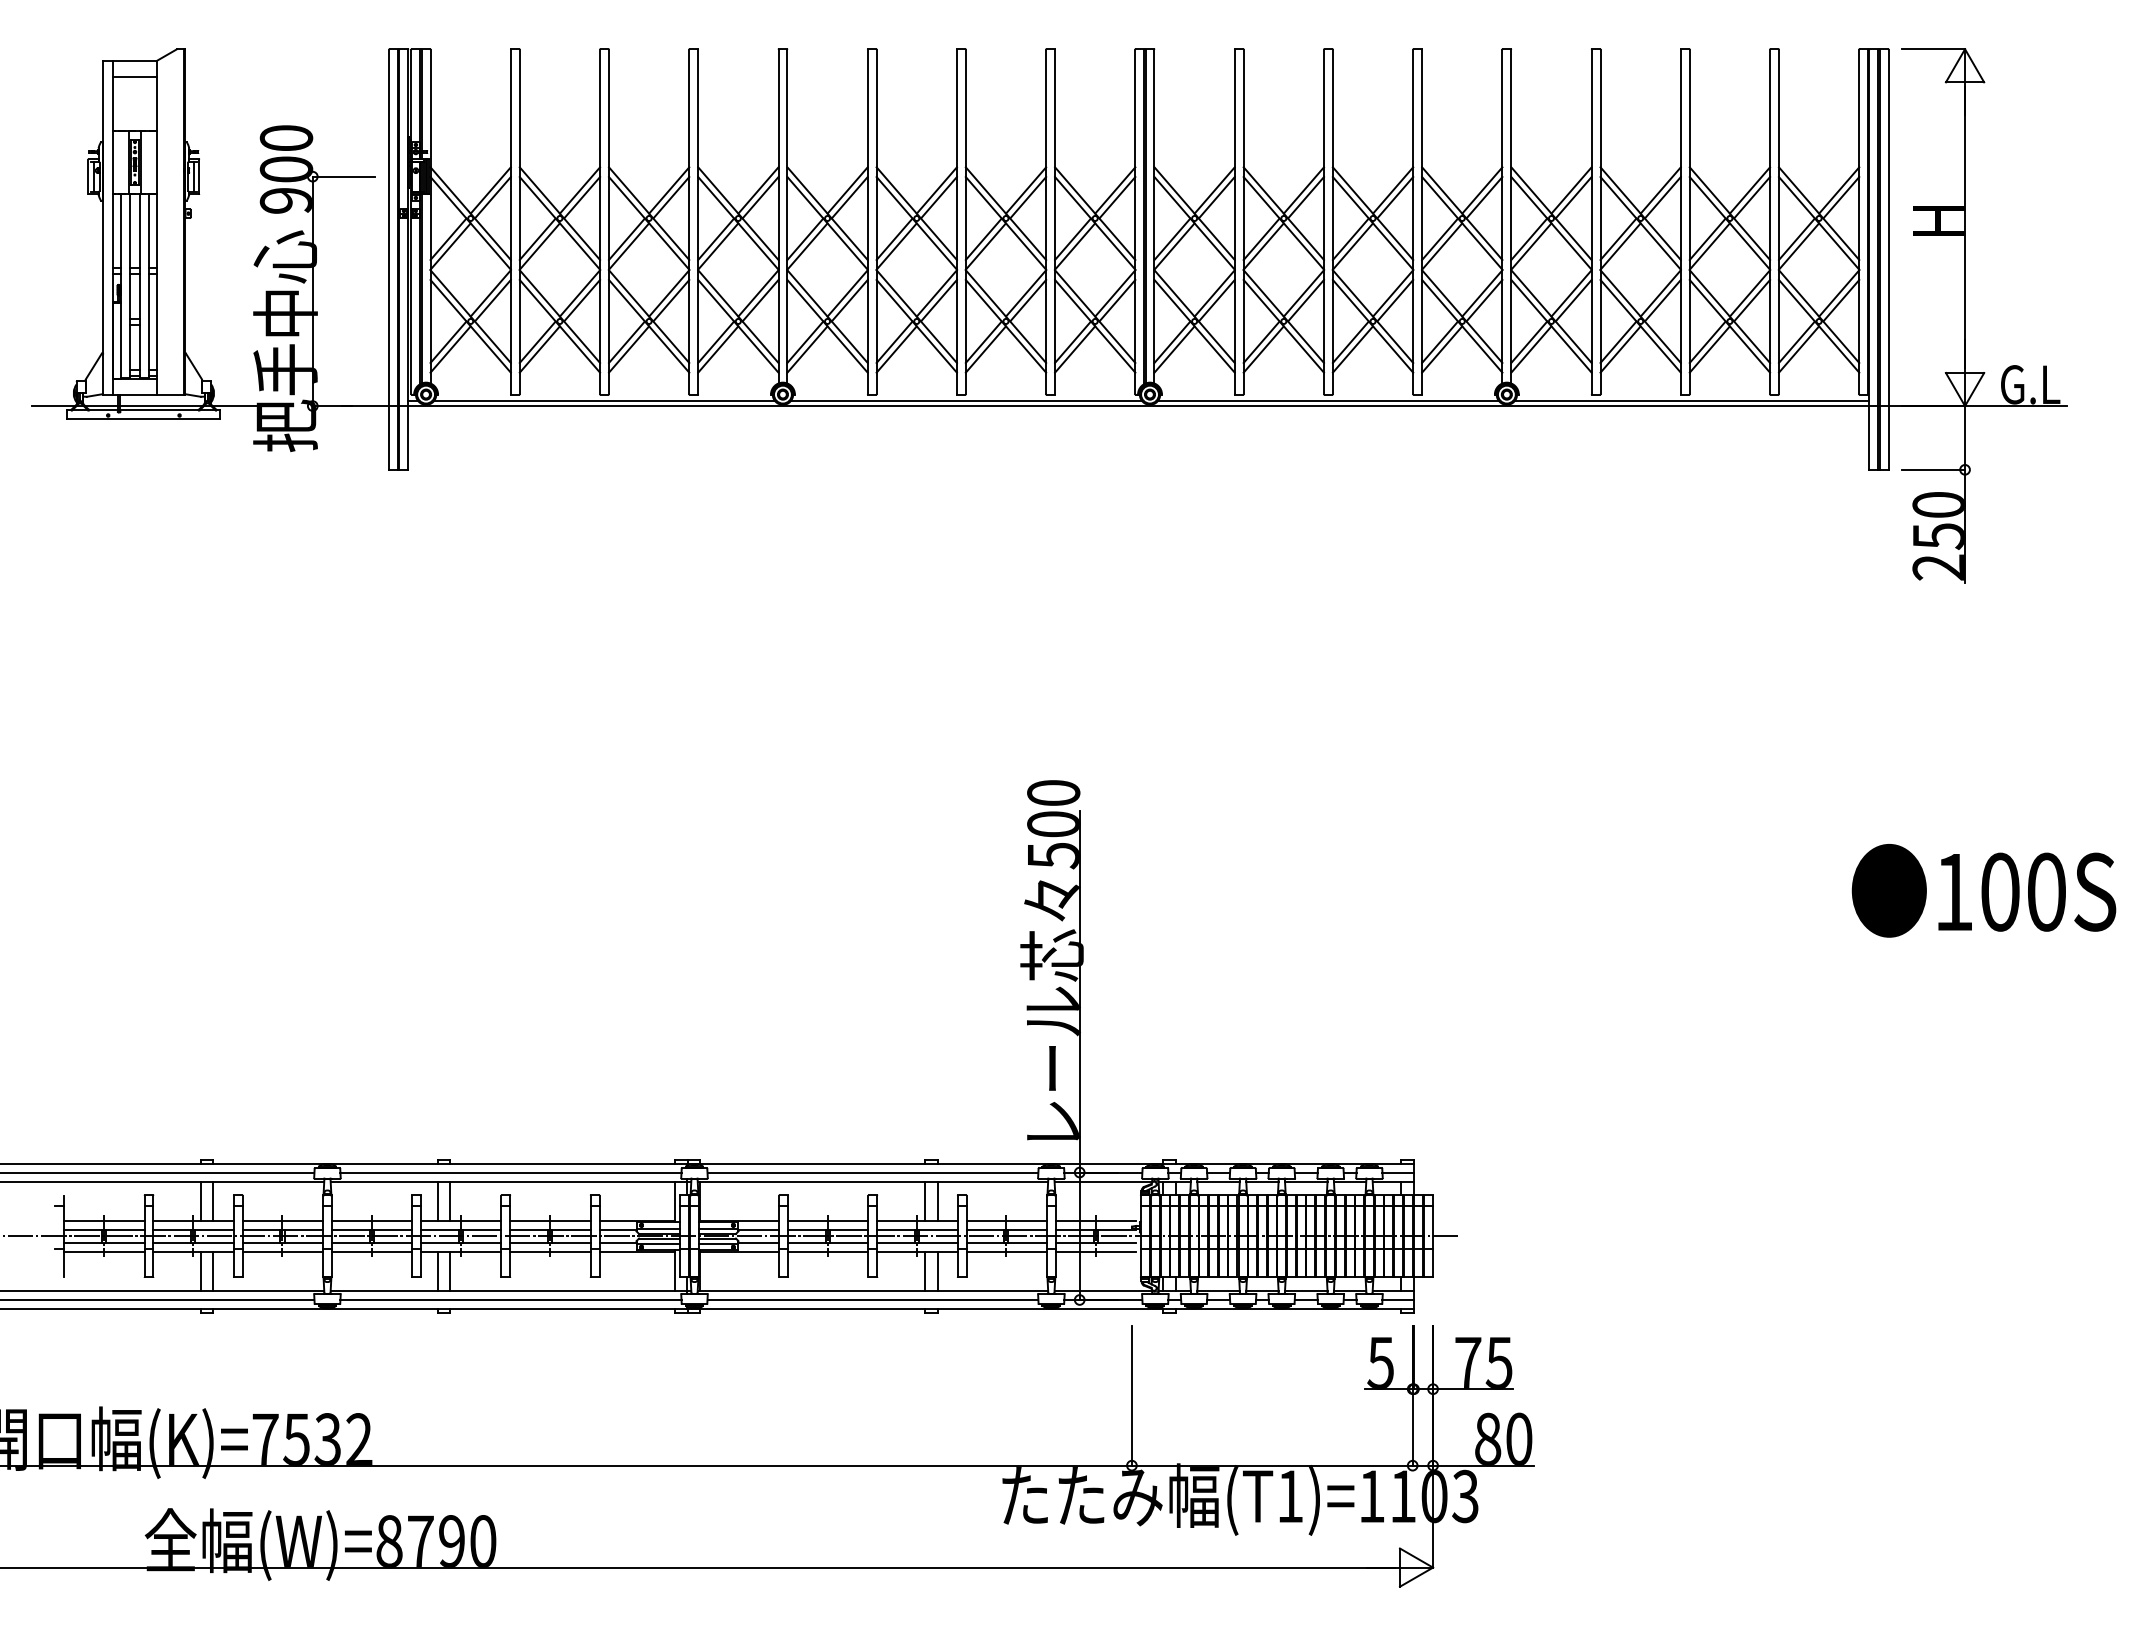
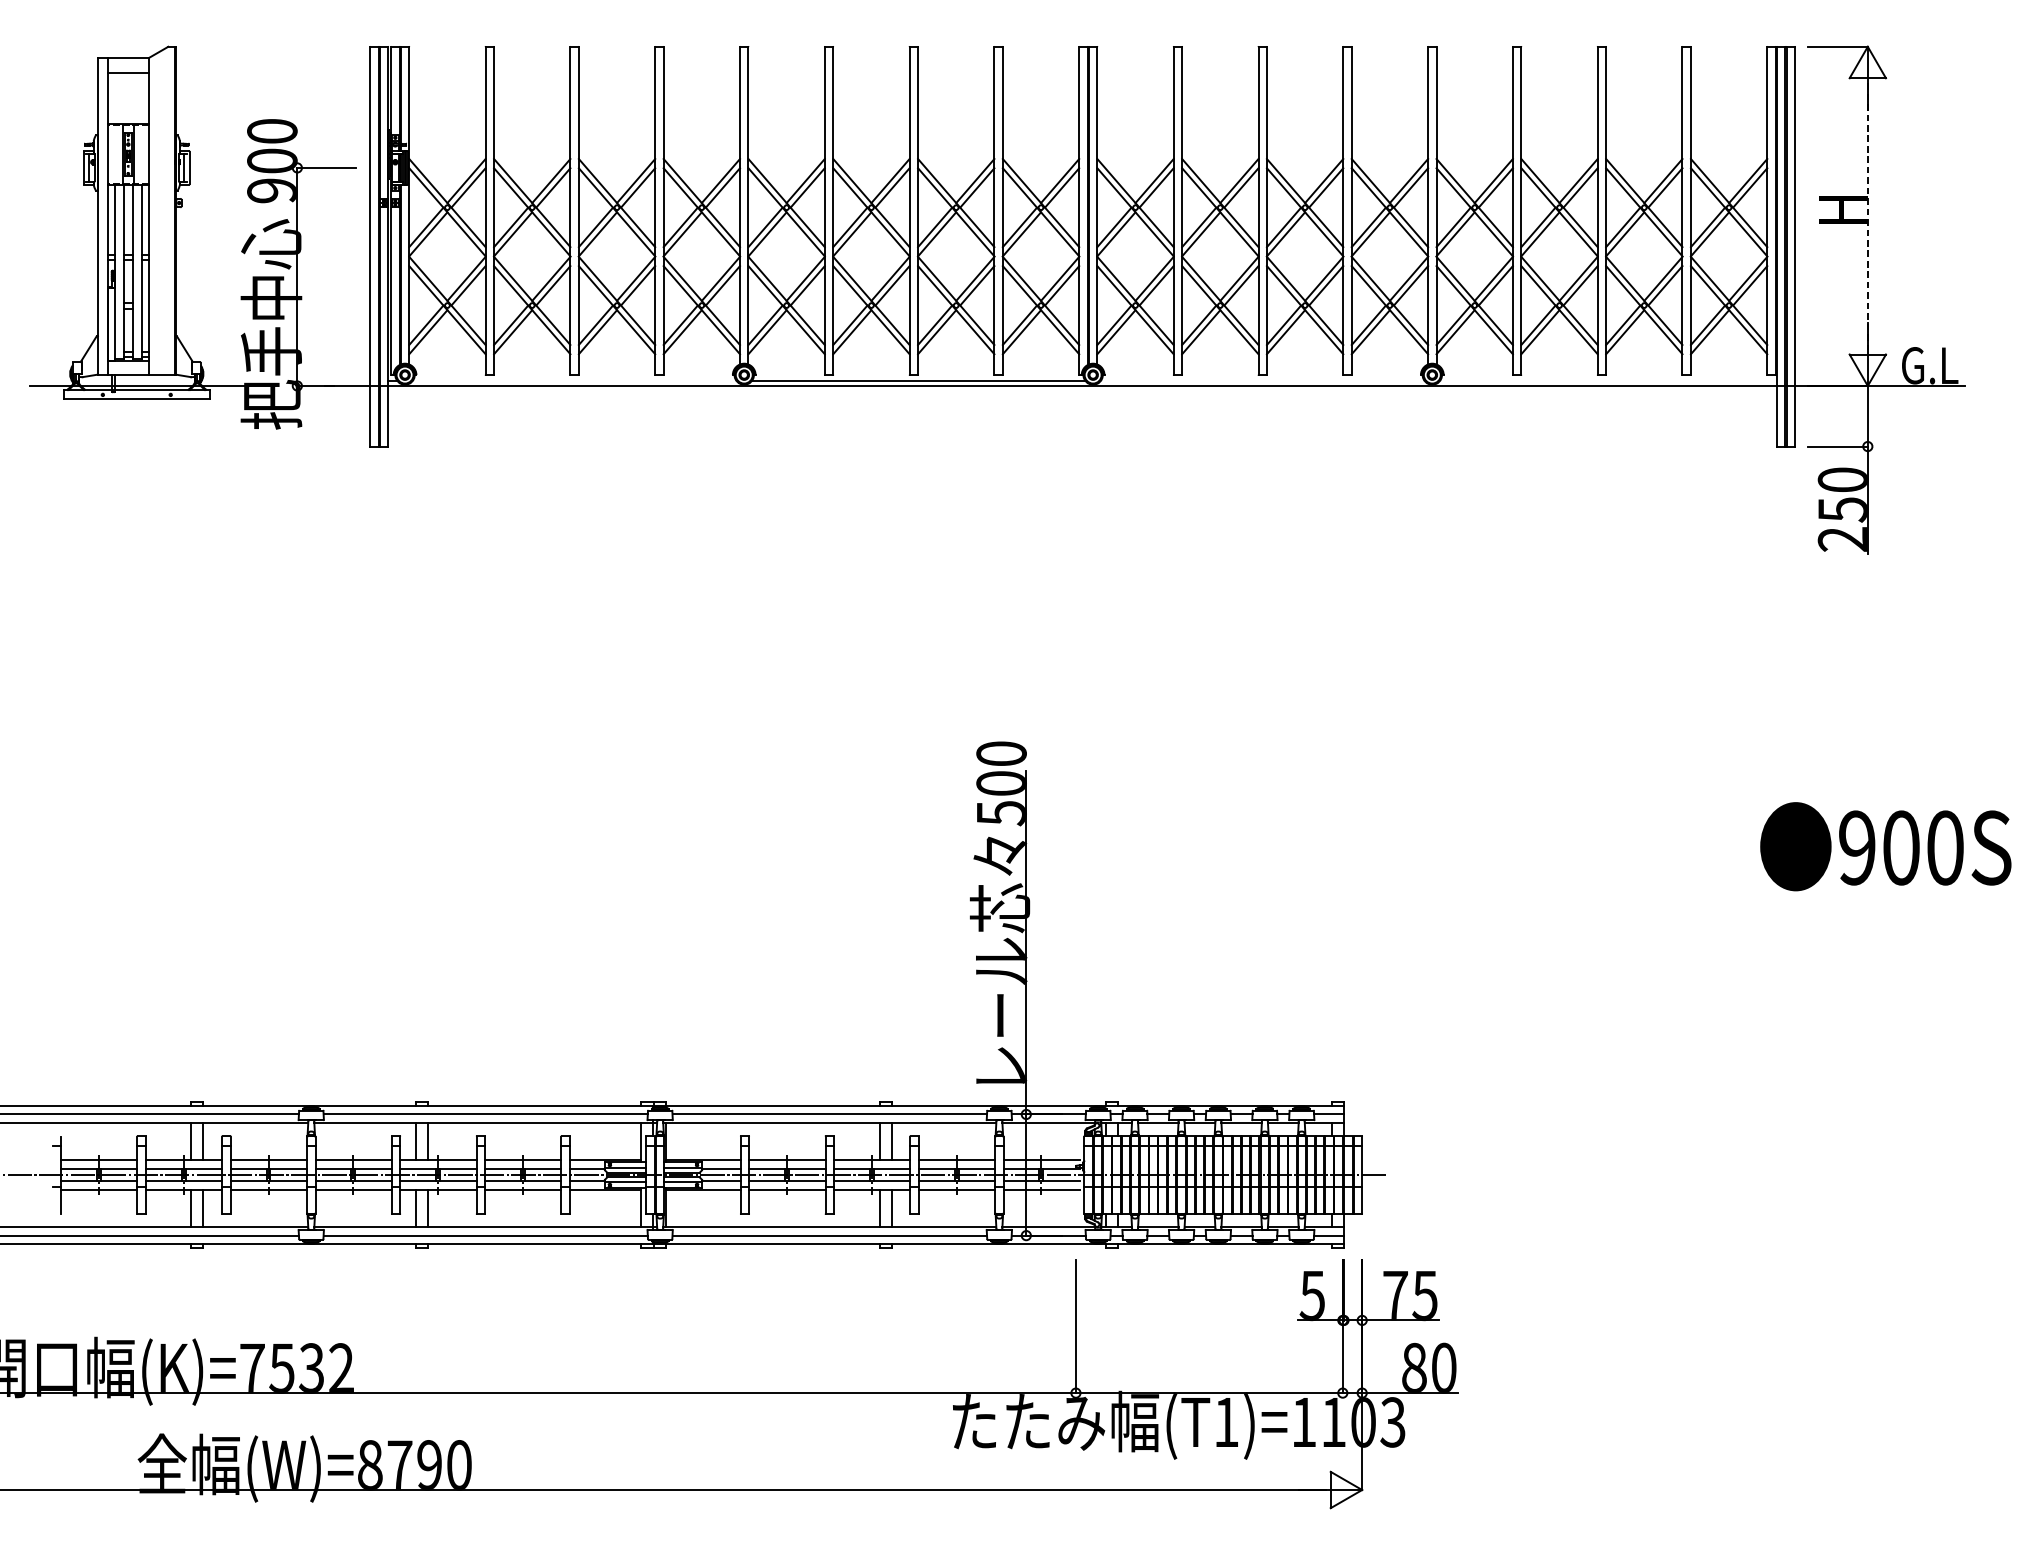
line: (1965, 228) -> (1868, 217), solid -> dashed
line: (604, 401) -> (574, 381), removed
line: (1327, 401) -> (1261, 381), removed
line: (1691, 401) -> (1607, 381), removed
text: (1953, 891) -> (1856, 847), 100S -> 900S

